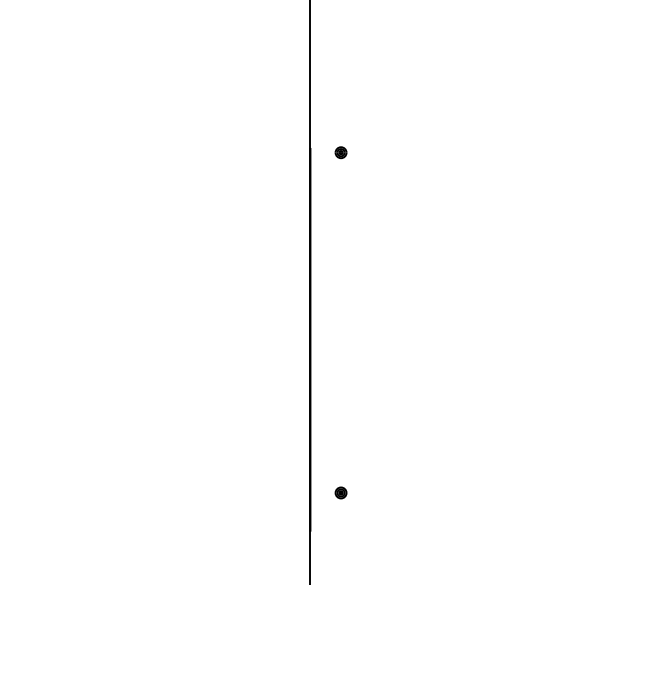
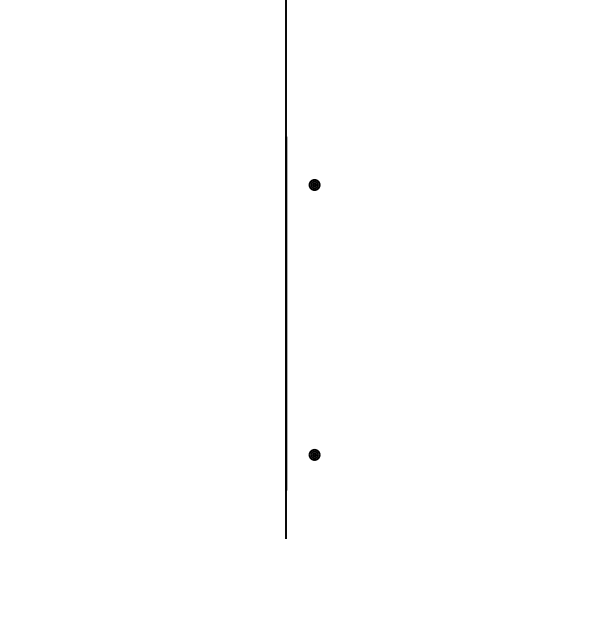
part: (340, 152) -> (314, 184), moved

